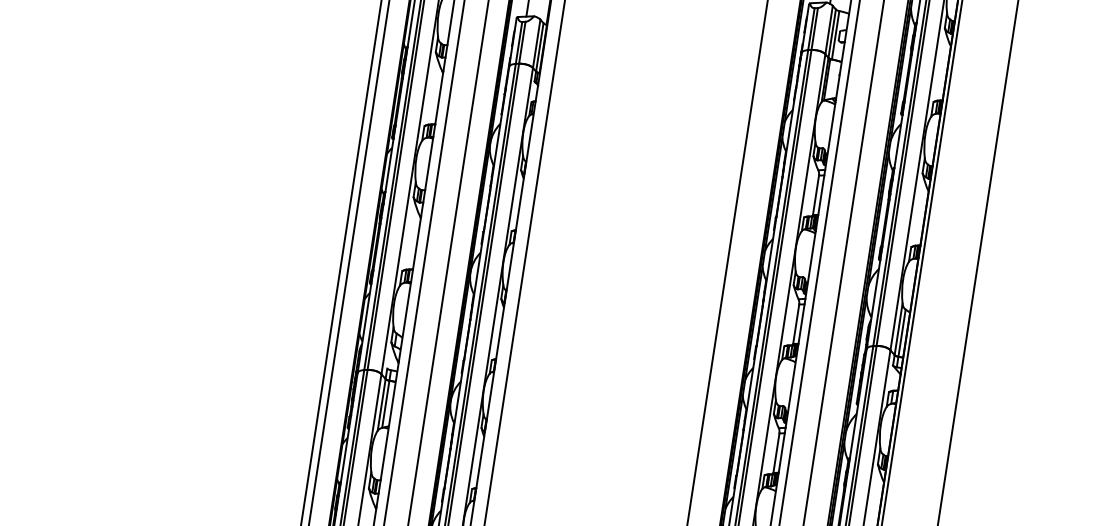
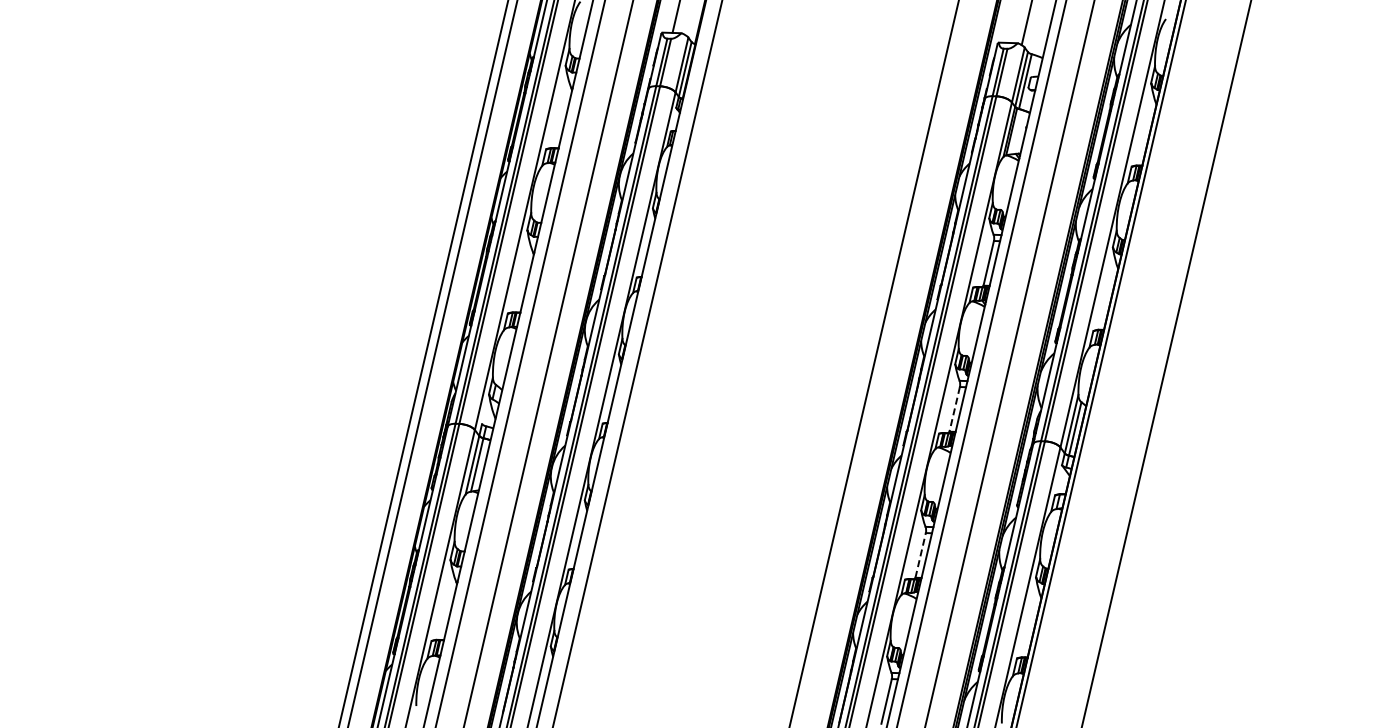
line: (796, 324) -> (954, 409), solid -> dashed
line: (776, 453) -> (920, 555), solid -> dashed

